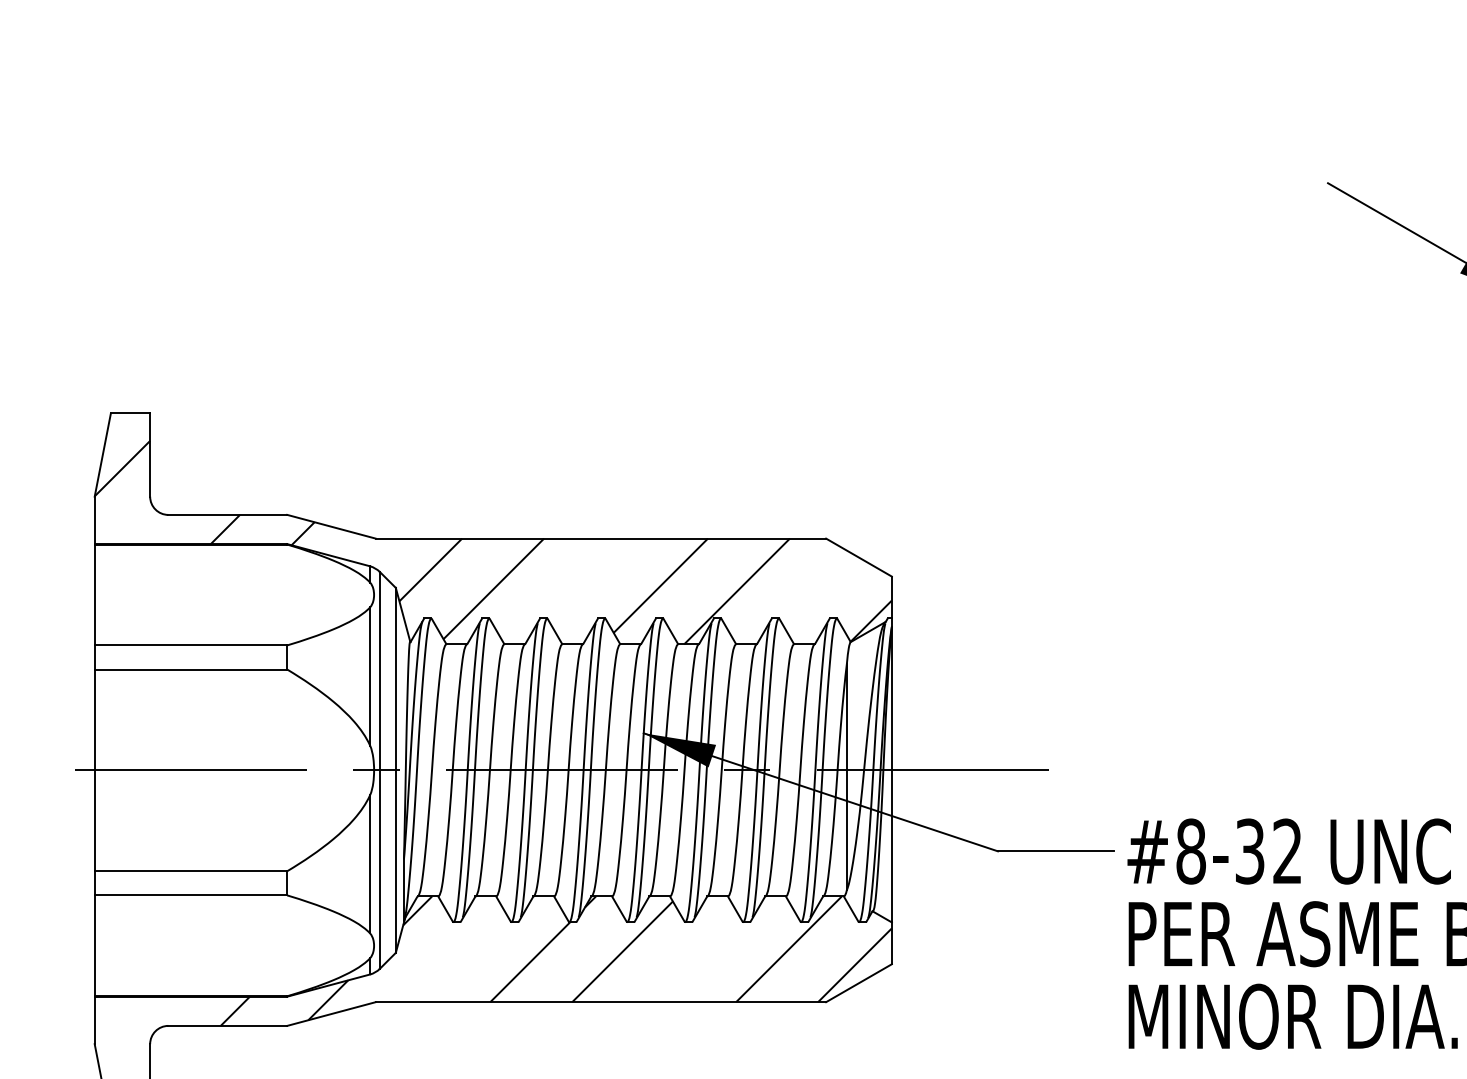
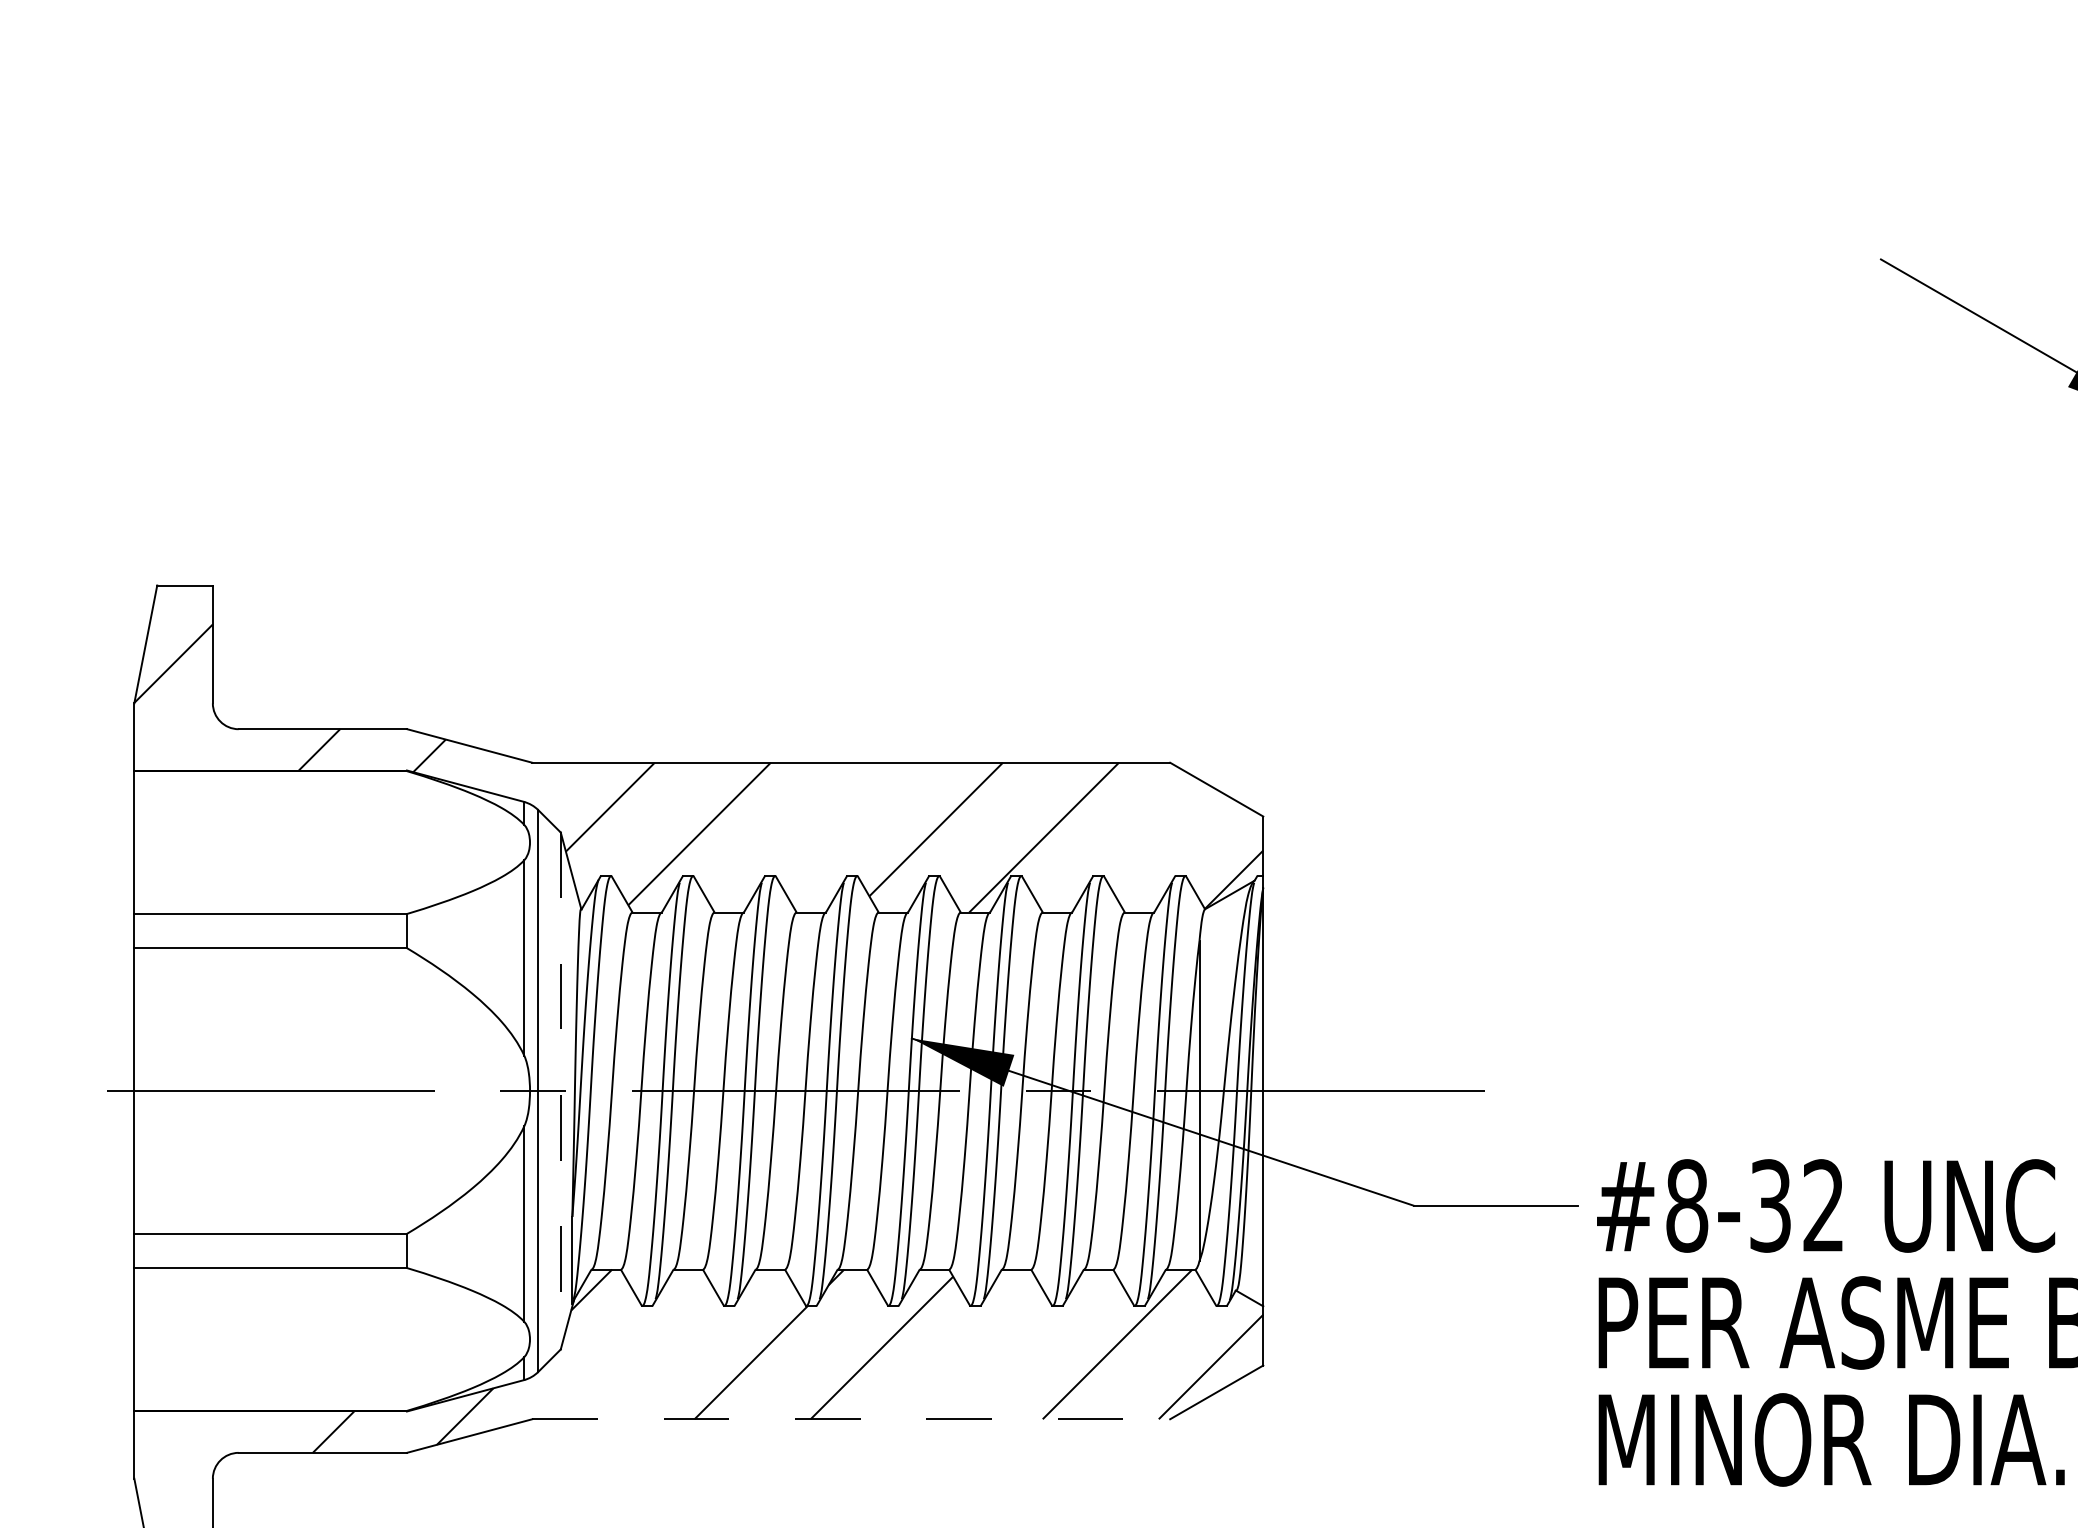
line: (395, 770) -> (560, 1091), solid -> dashed
line: (601, 1002) -> (851, 1419), solid -> dashed

